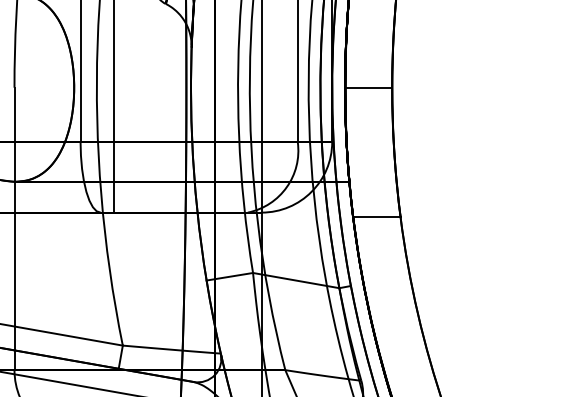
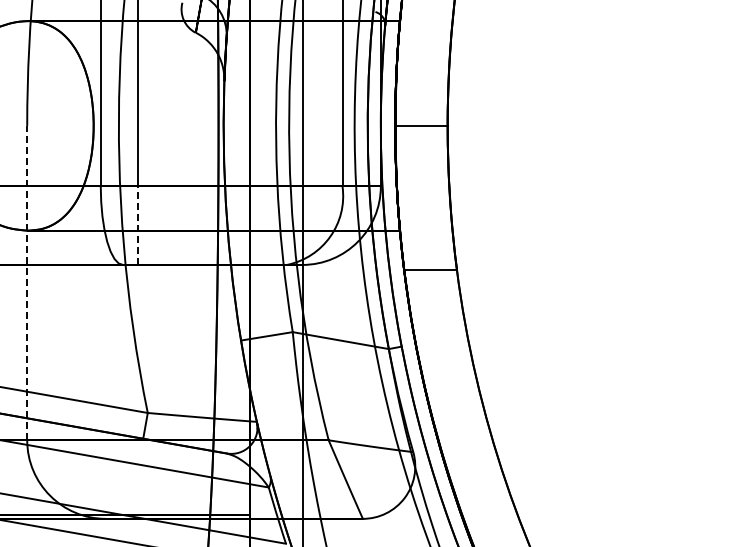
line: (113, 177) -> (137, 225), solid -> dashed
line: (14, 228) -> (27, 282), solid -> dashed

